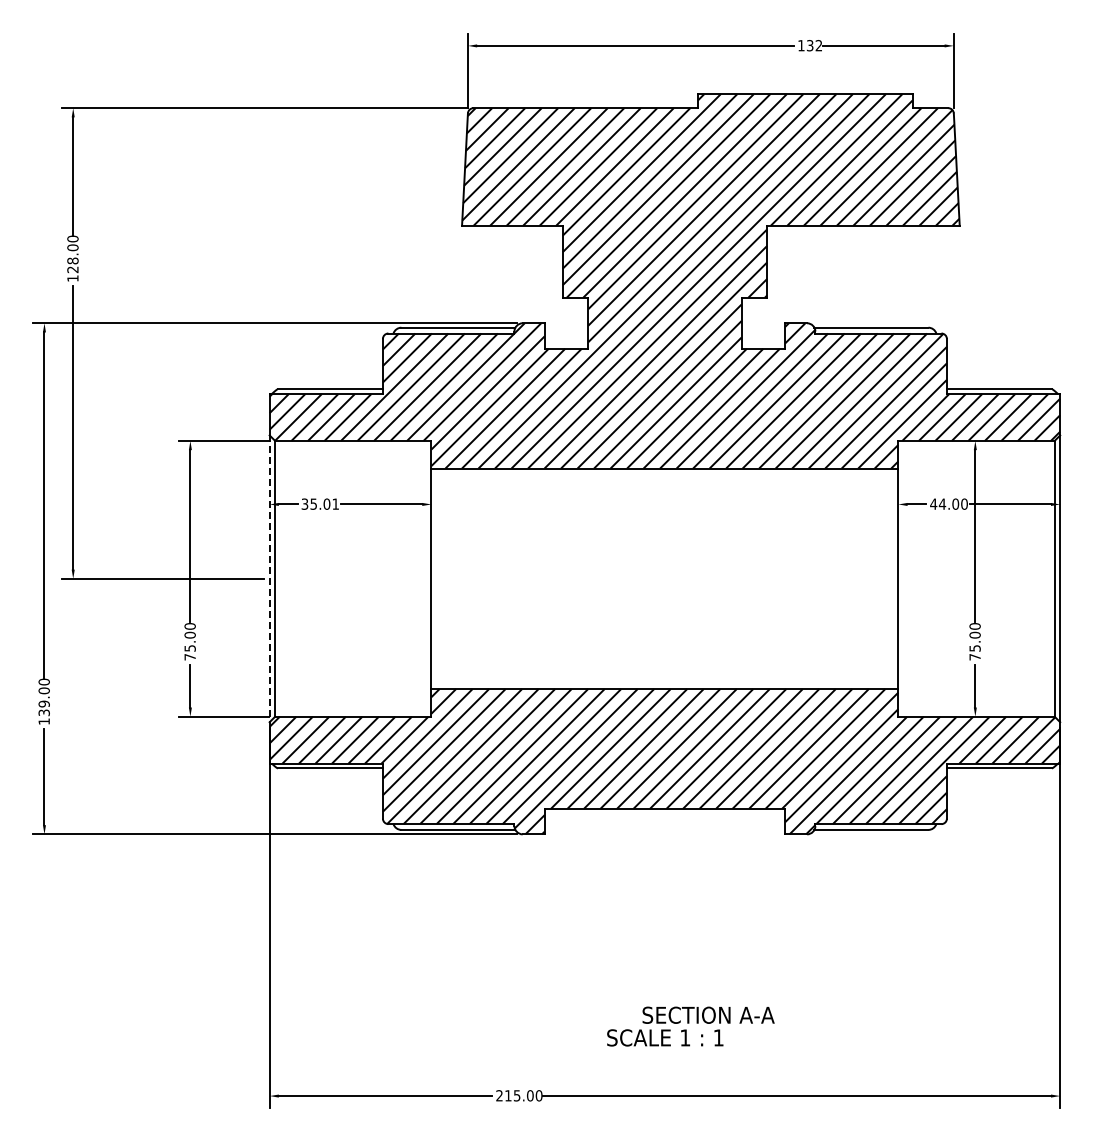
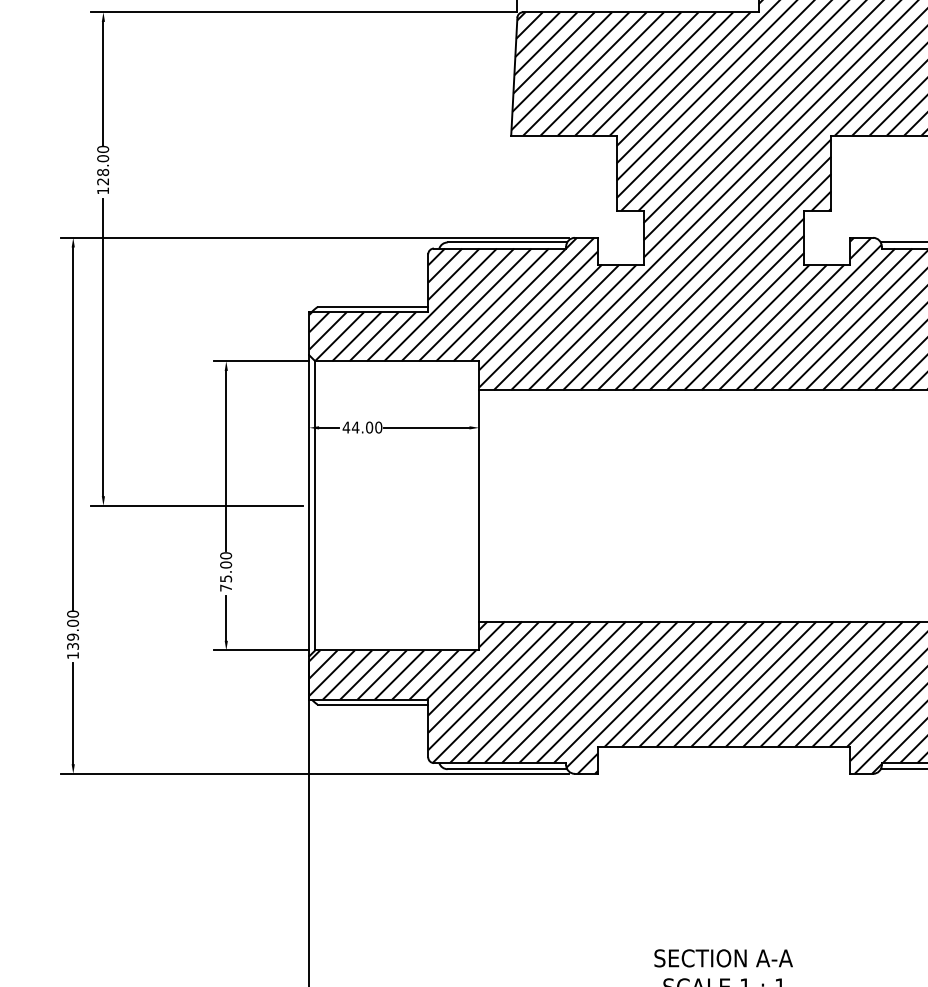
text: (320, 503) -> (362, 426), 35.01 -> 44.00
line: (269, 579) -> (309, 506), dashed -> solid
text: (708, 1014) -> (723, 957), moved

